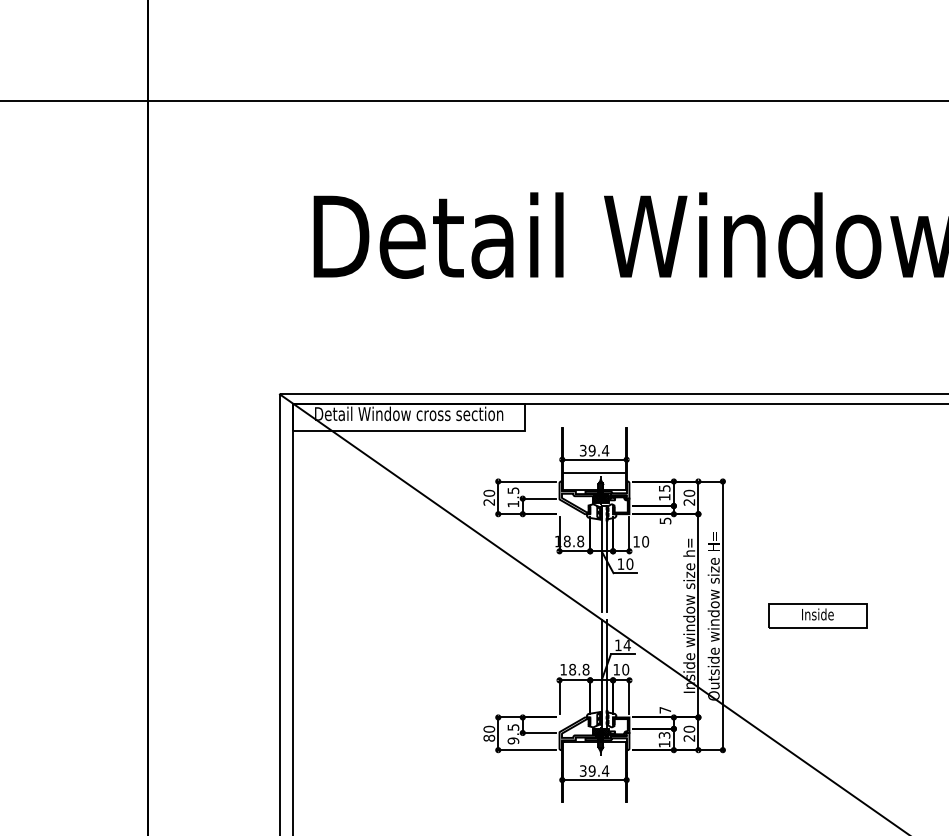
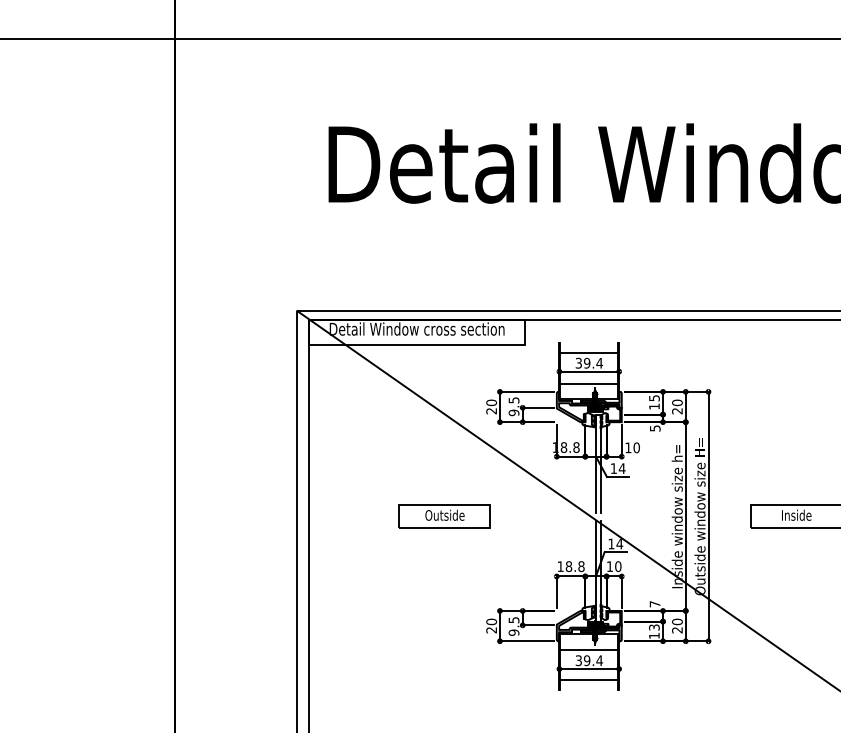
line: (594, 439) -> (589, 352), added
text: (513, 503) -> (514, 412), 1.5 -> 9.5
text: (629, 563) -> (621, 467), 10 -> 14
part: (438, 615) -> (444, 516), added
text: (489, 737) -> (491, 629), 80 -> 20
line: (594, 759) -> (589, 649), added
line: (594, 791) -> (589, 679), added

